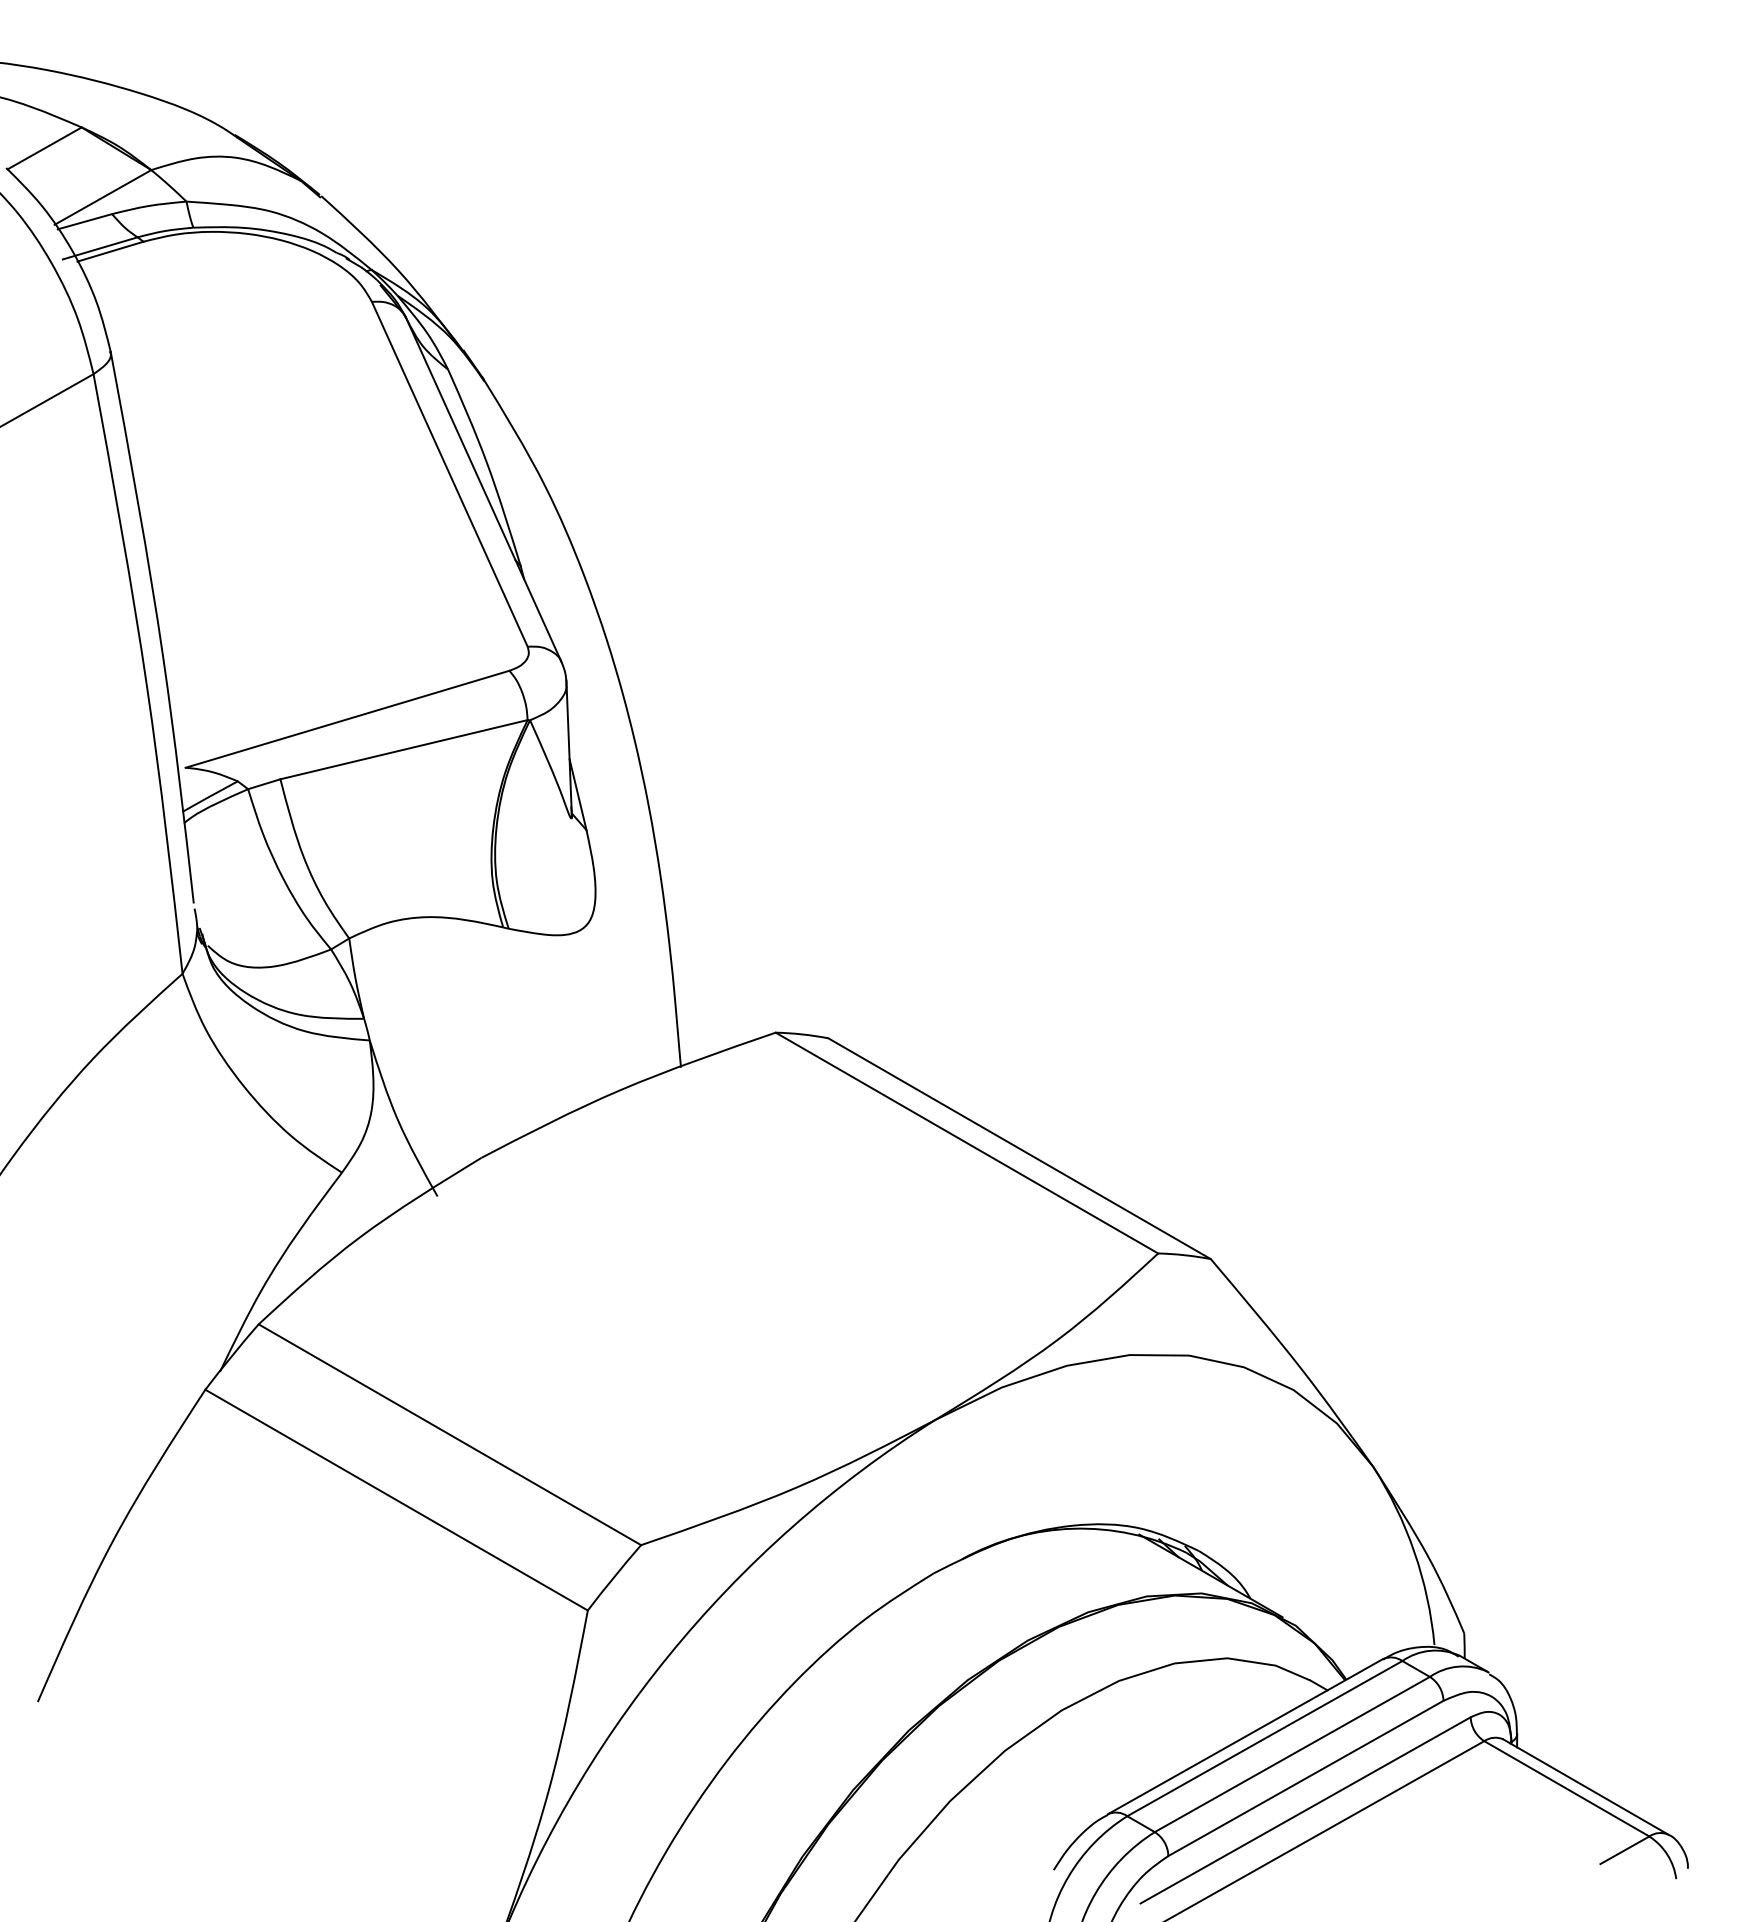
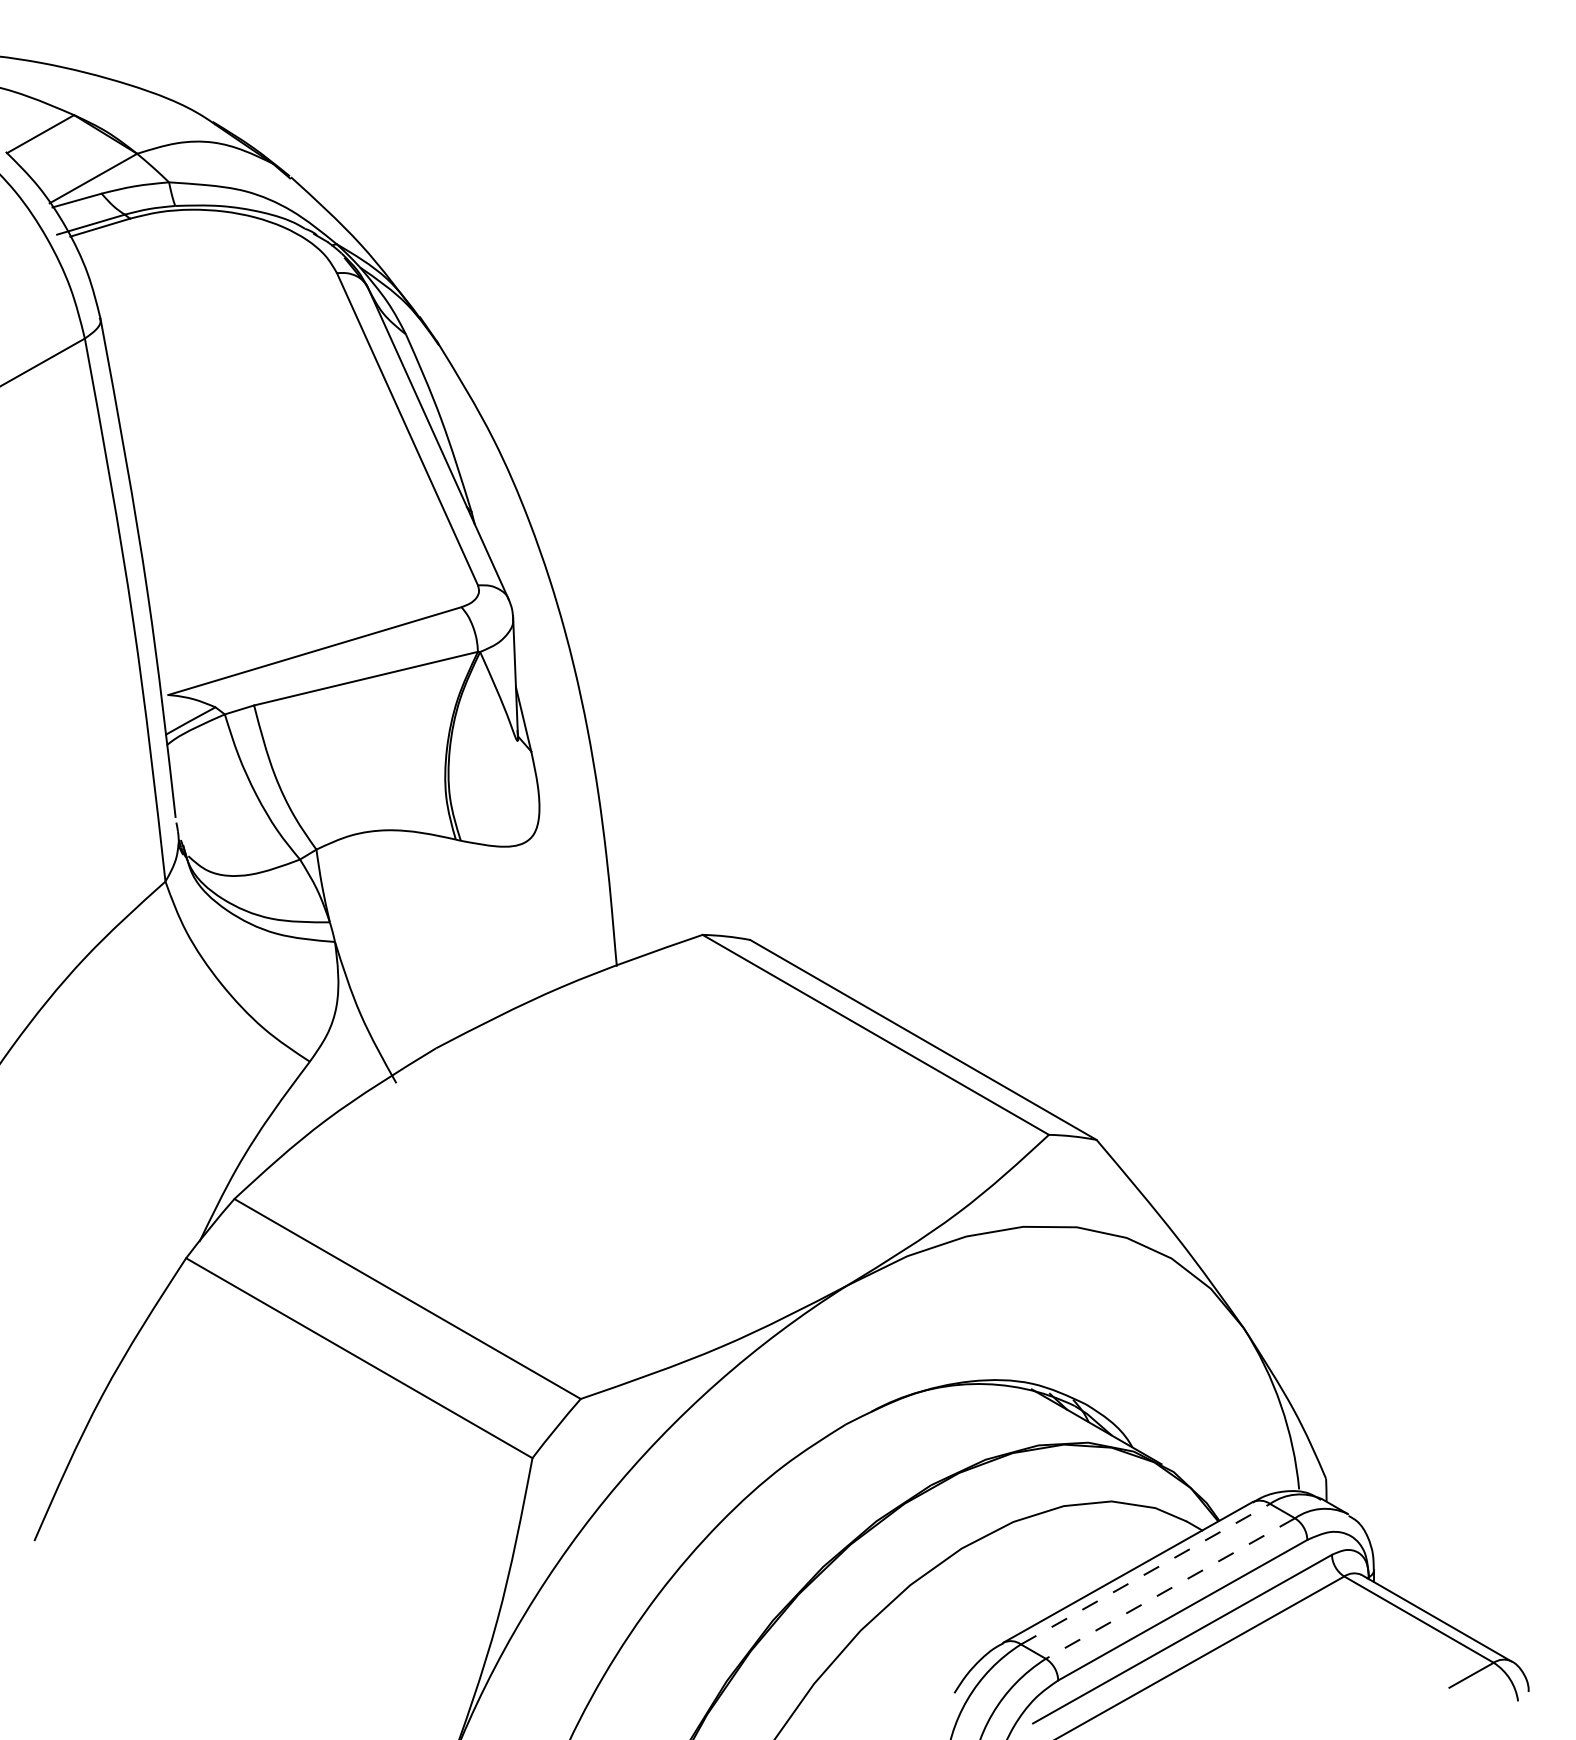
line: (1264, 1737) -> (1145, 1573), solid -> dashed
line: (1292, 1754) -> (1170, 1588), solid -> dashed

